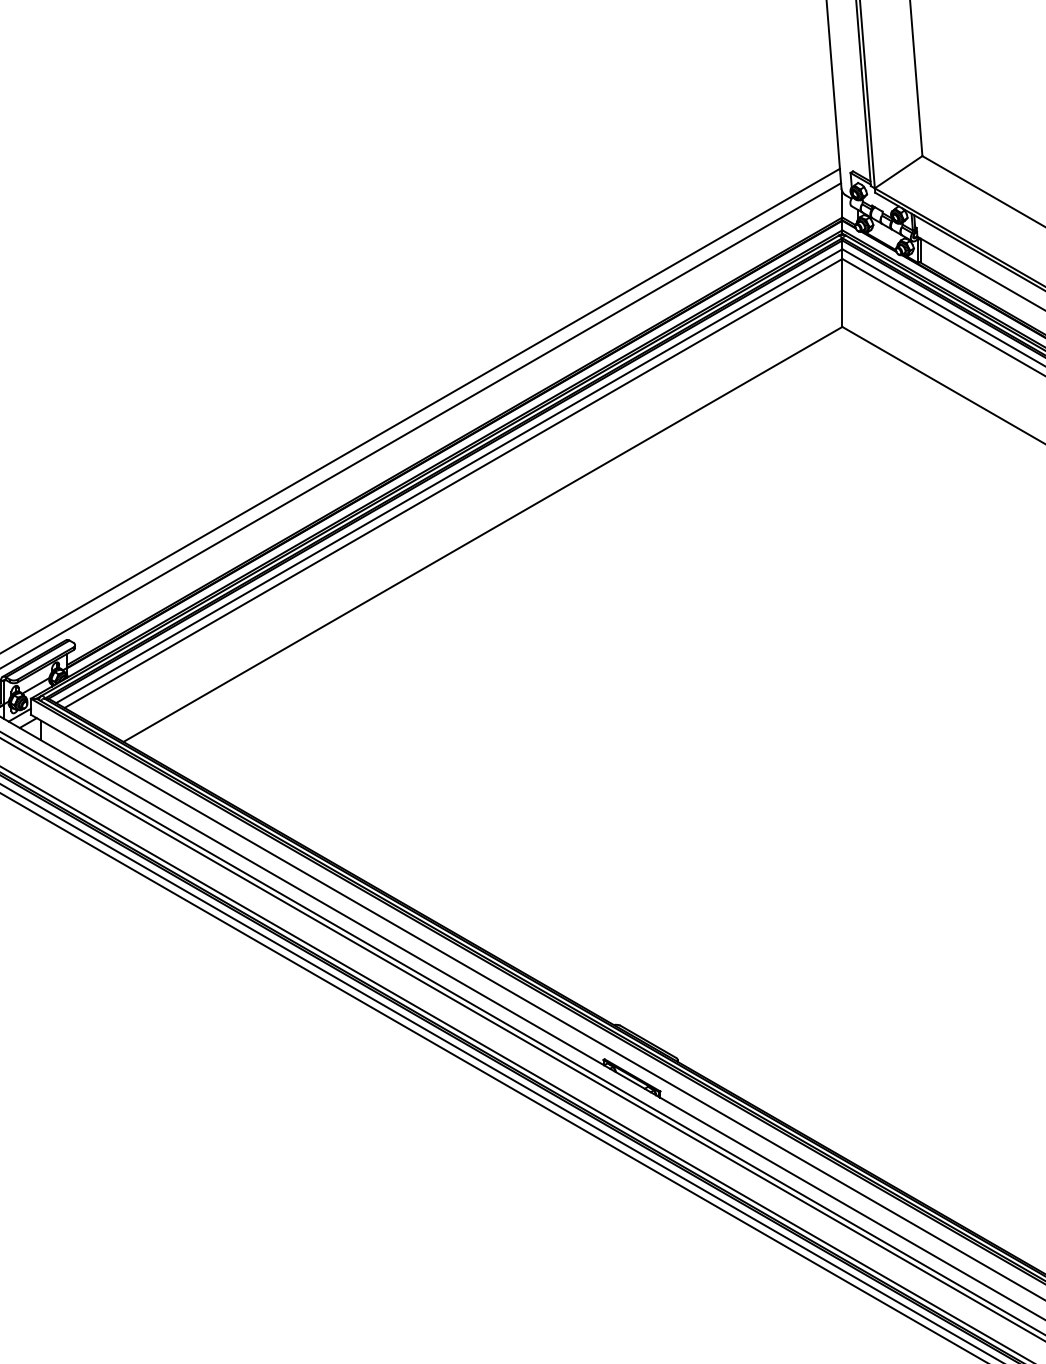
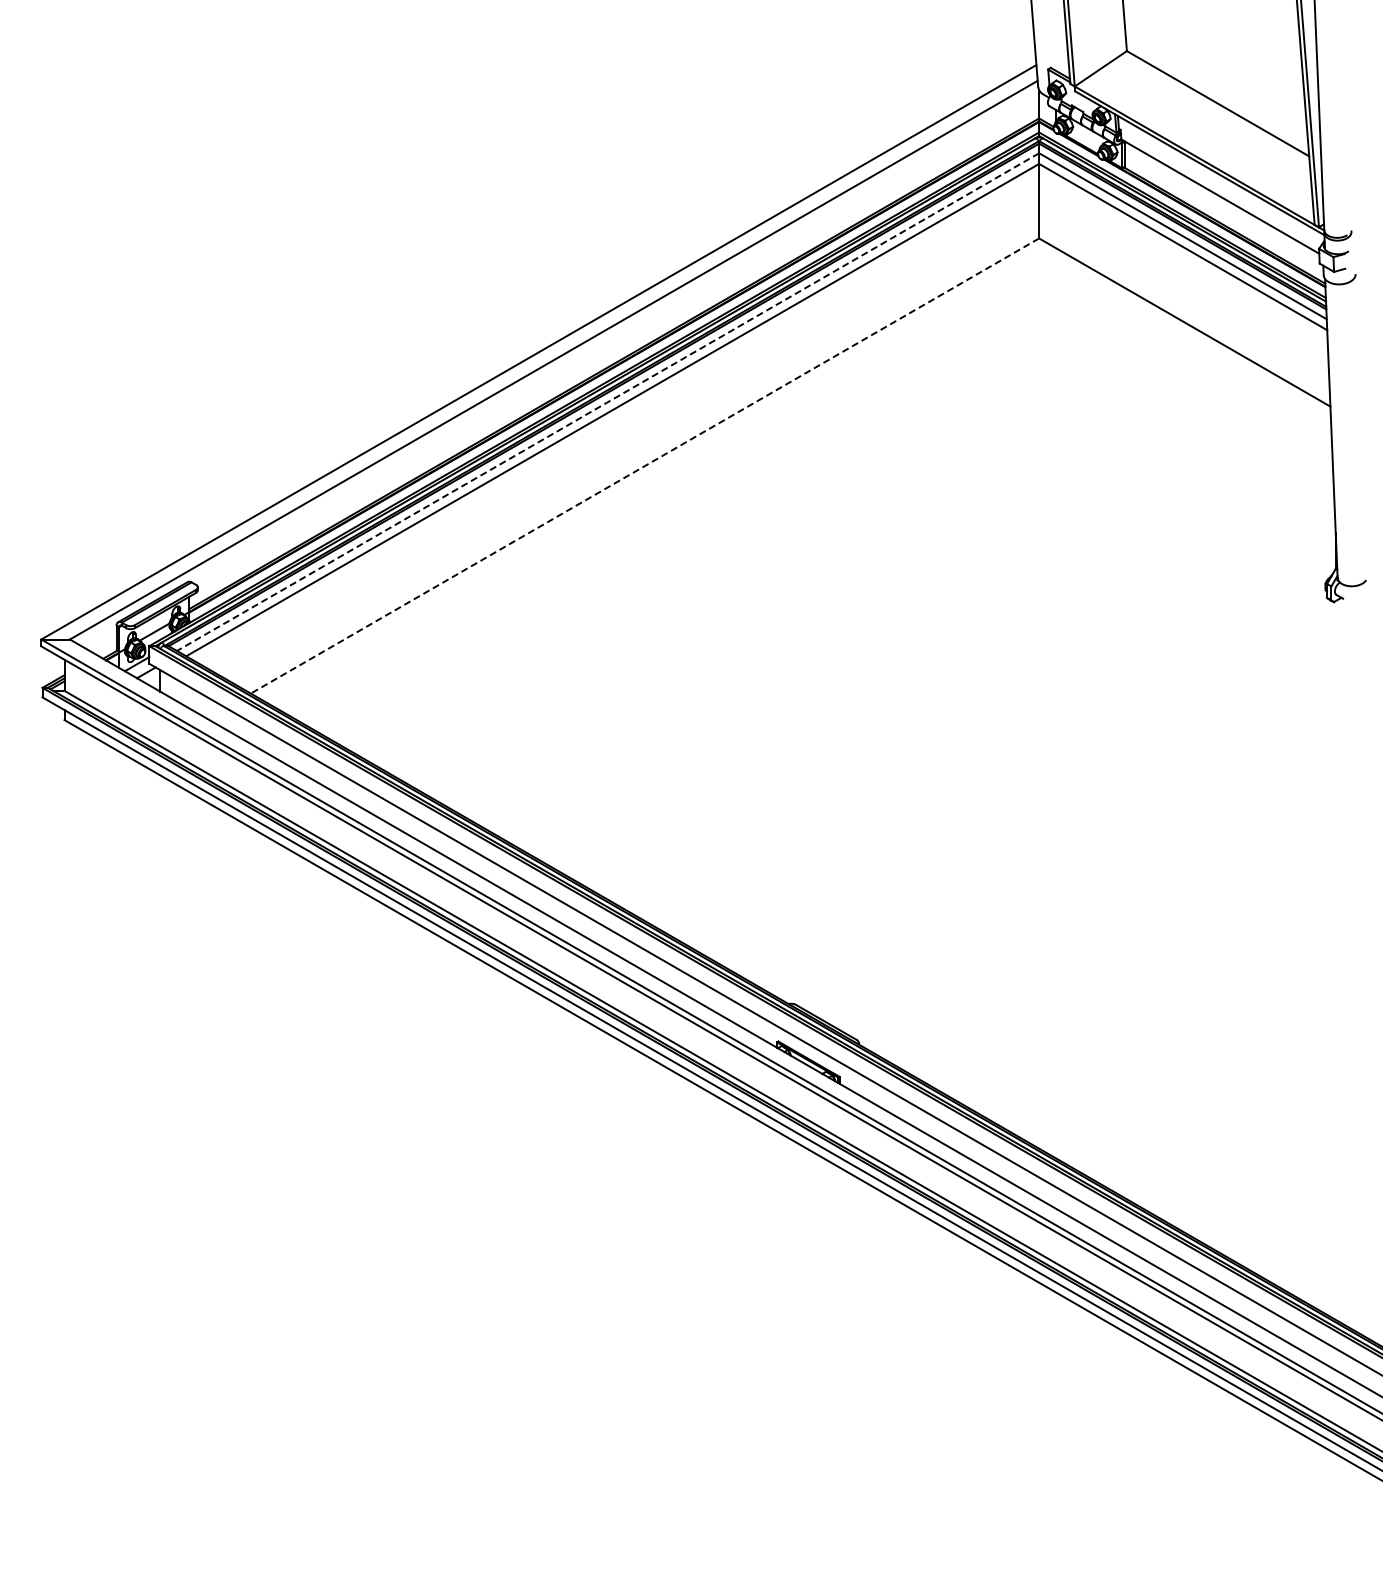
line: (449, 476) -> (608, 402), solid -> dashed
line: (482, 534) -> (644, 466), solid -> dashed

